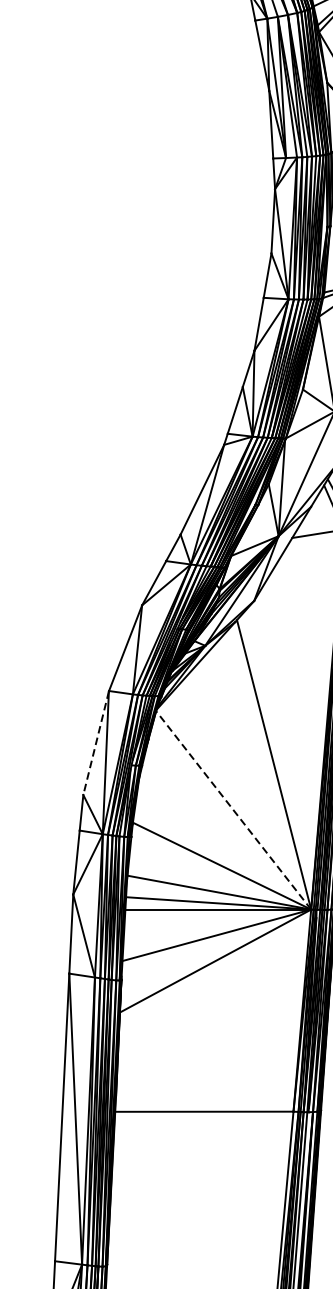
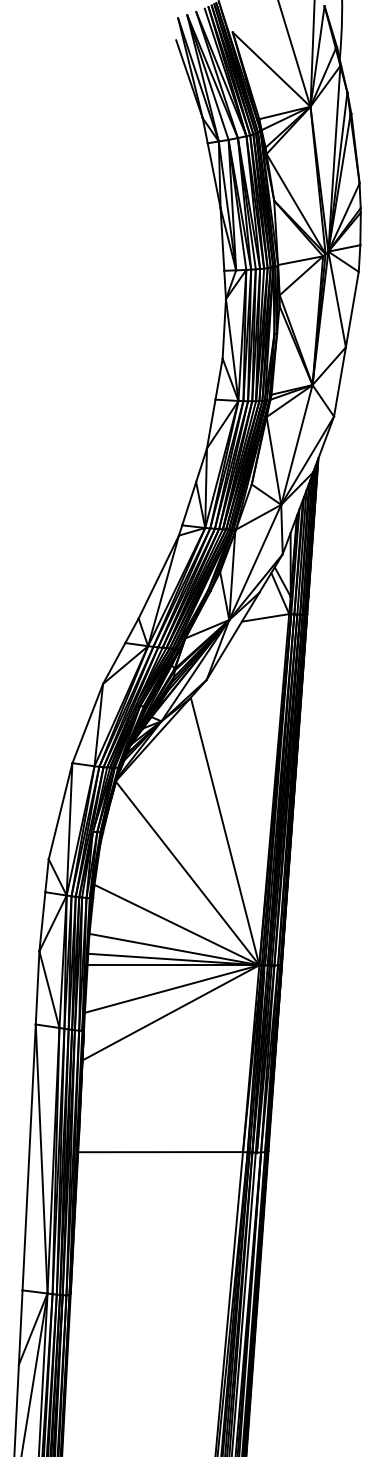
line: (96, 743) -> (60, 811), dashed -> solid
line: (233, 810) -> (187, 873), dashed -> solid

